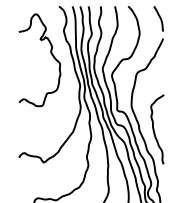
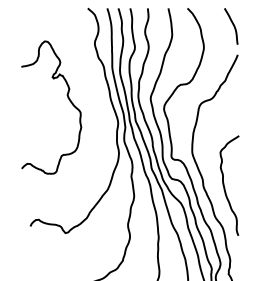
curve: (51, 55) -> (68, 100), moved

